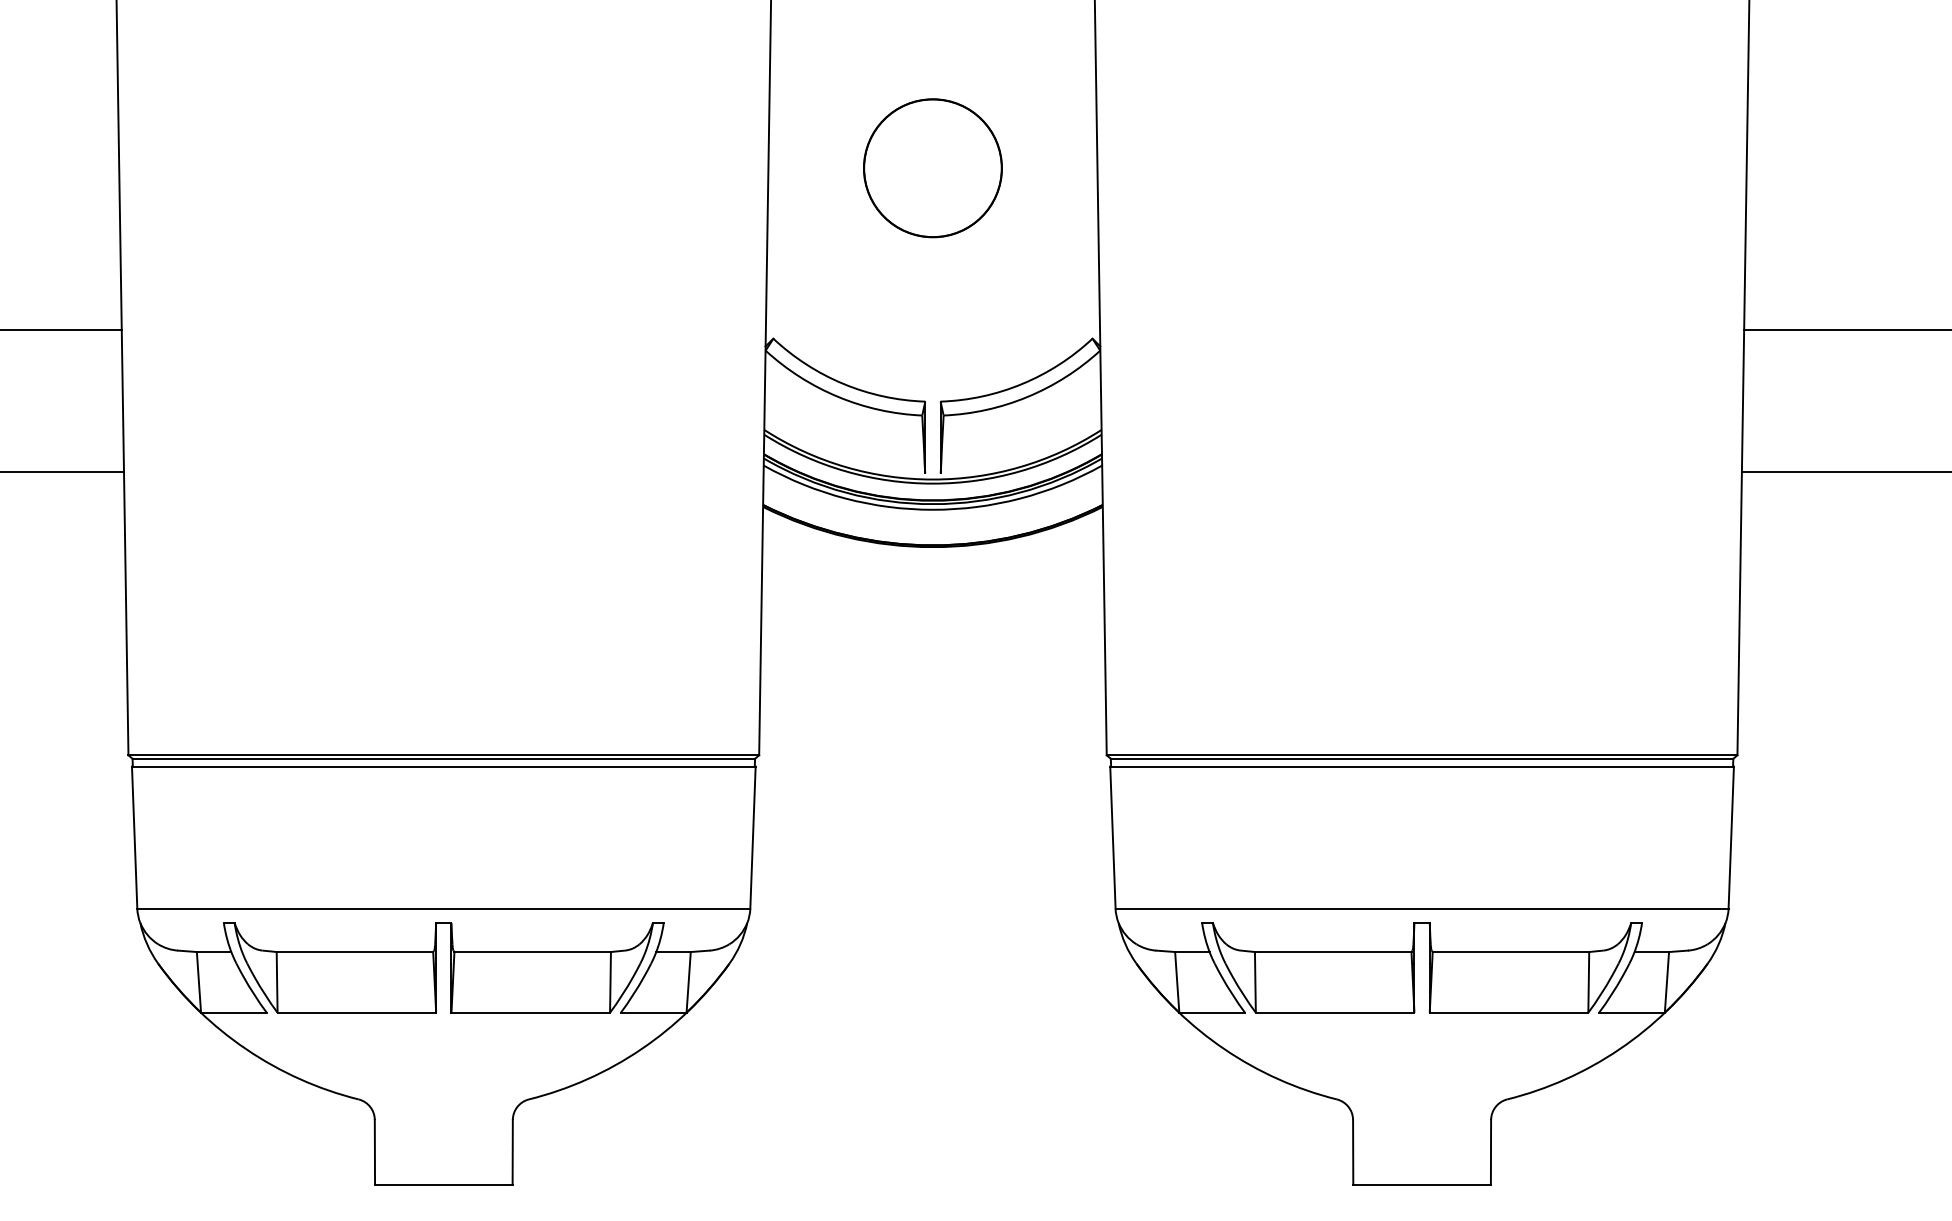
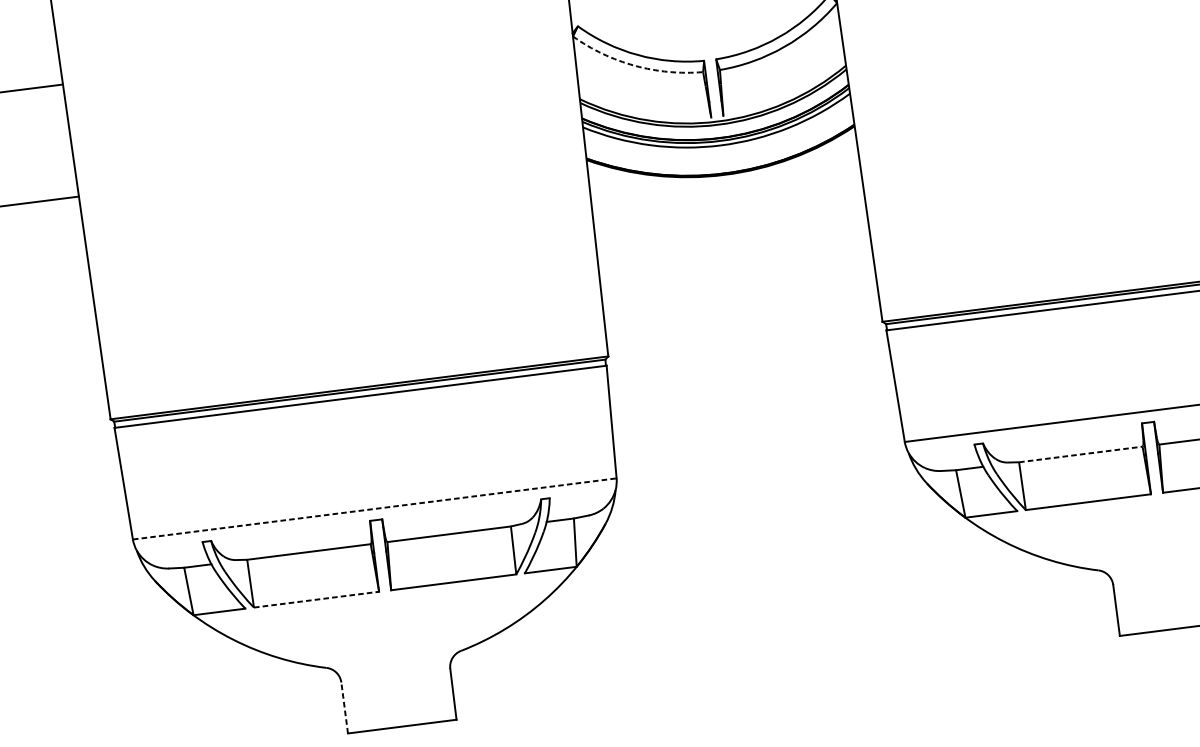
arc: (838, 396) -> (635, 65), solid -> dashed
line: (444, 908) -> (375, 508), solid -> dashed
line: (1333, 952) -> (1081, 454), solid -> dashed
line: (357, 1012) -> (317, 599), solid -> dashed
line: (374, 1151) -> (344, 707), solid -> dashed

